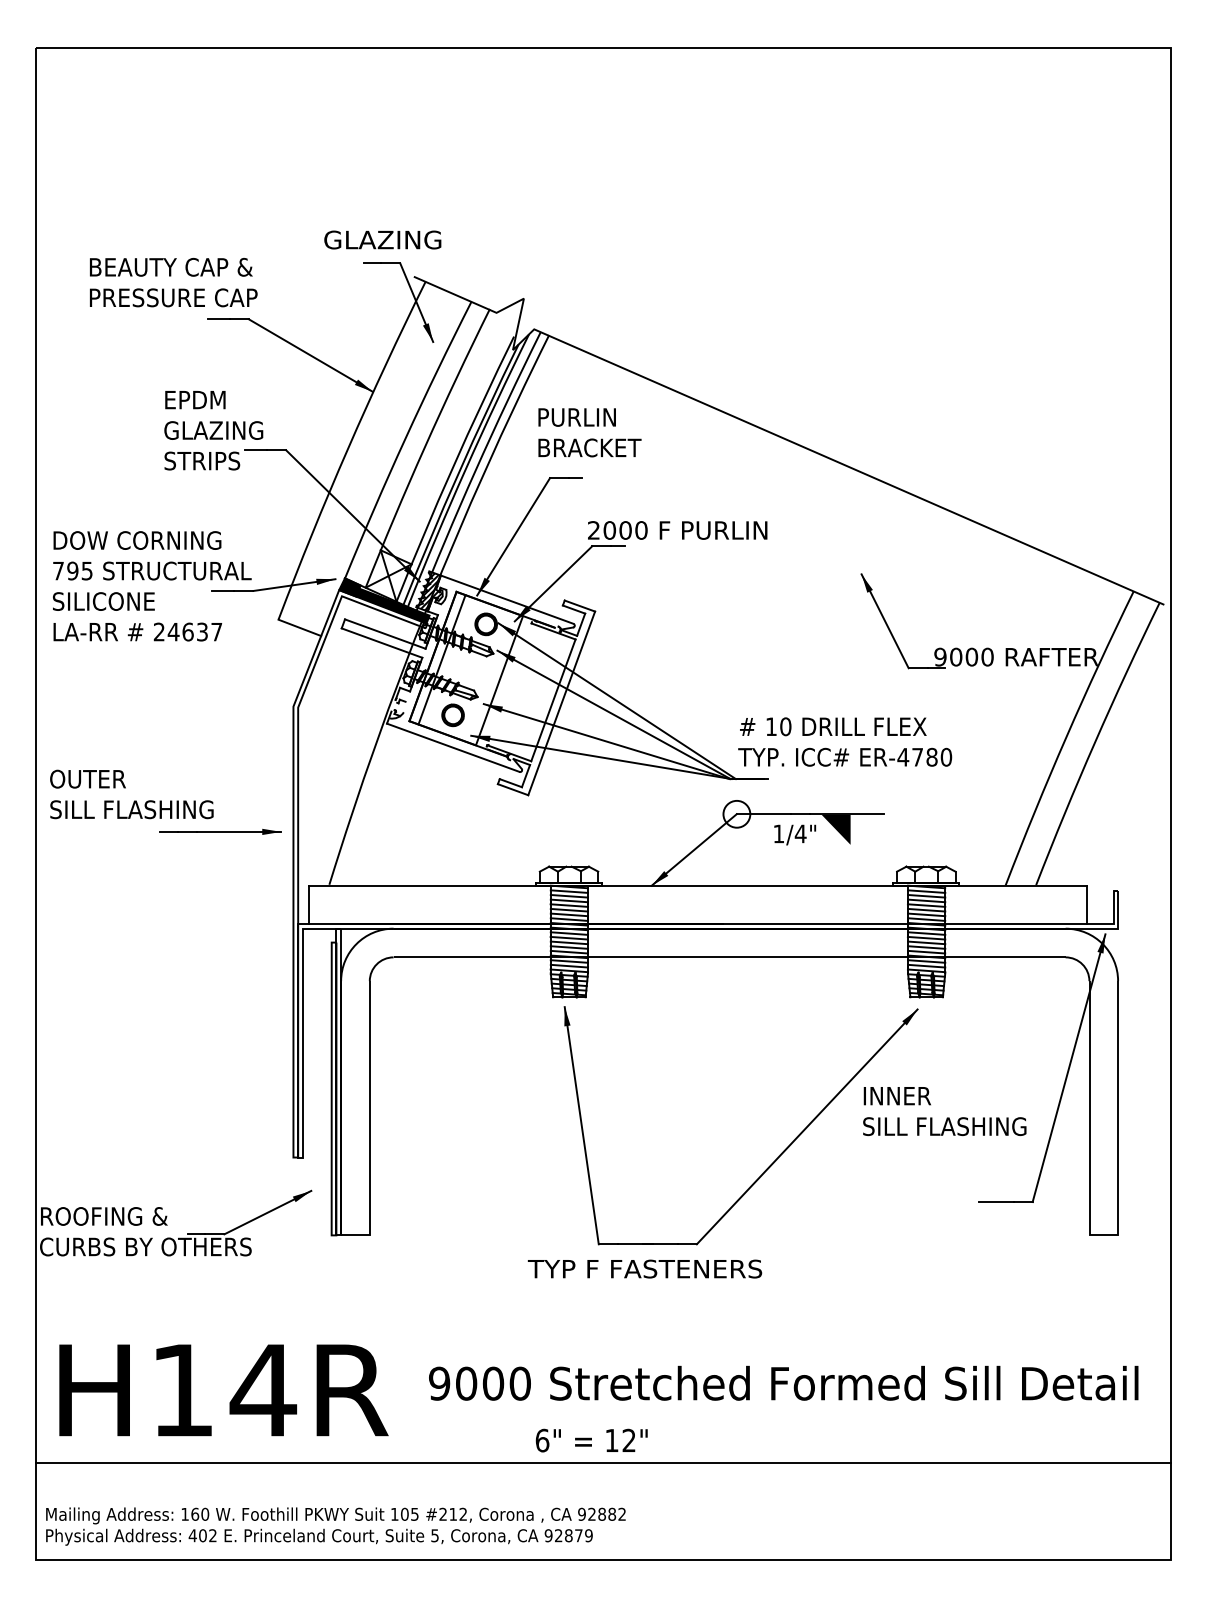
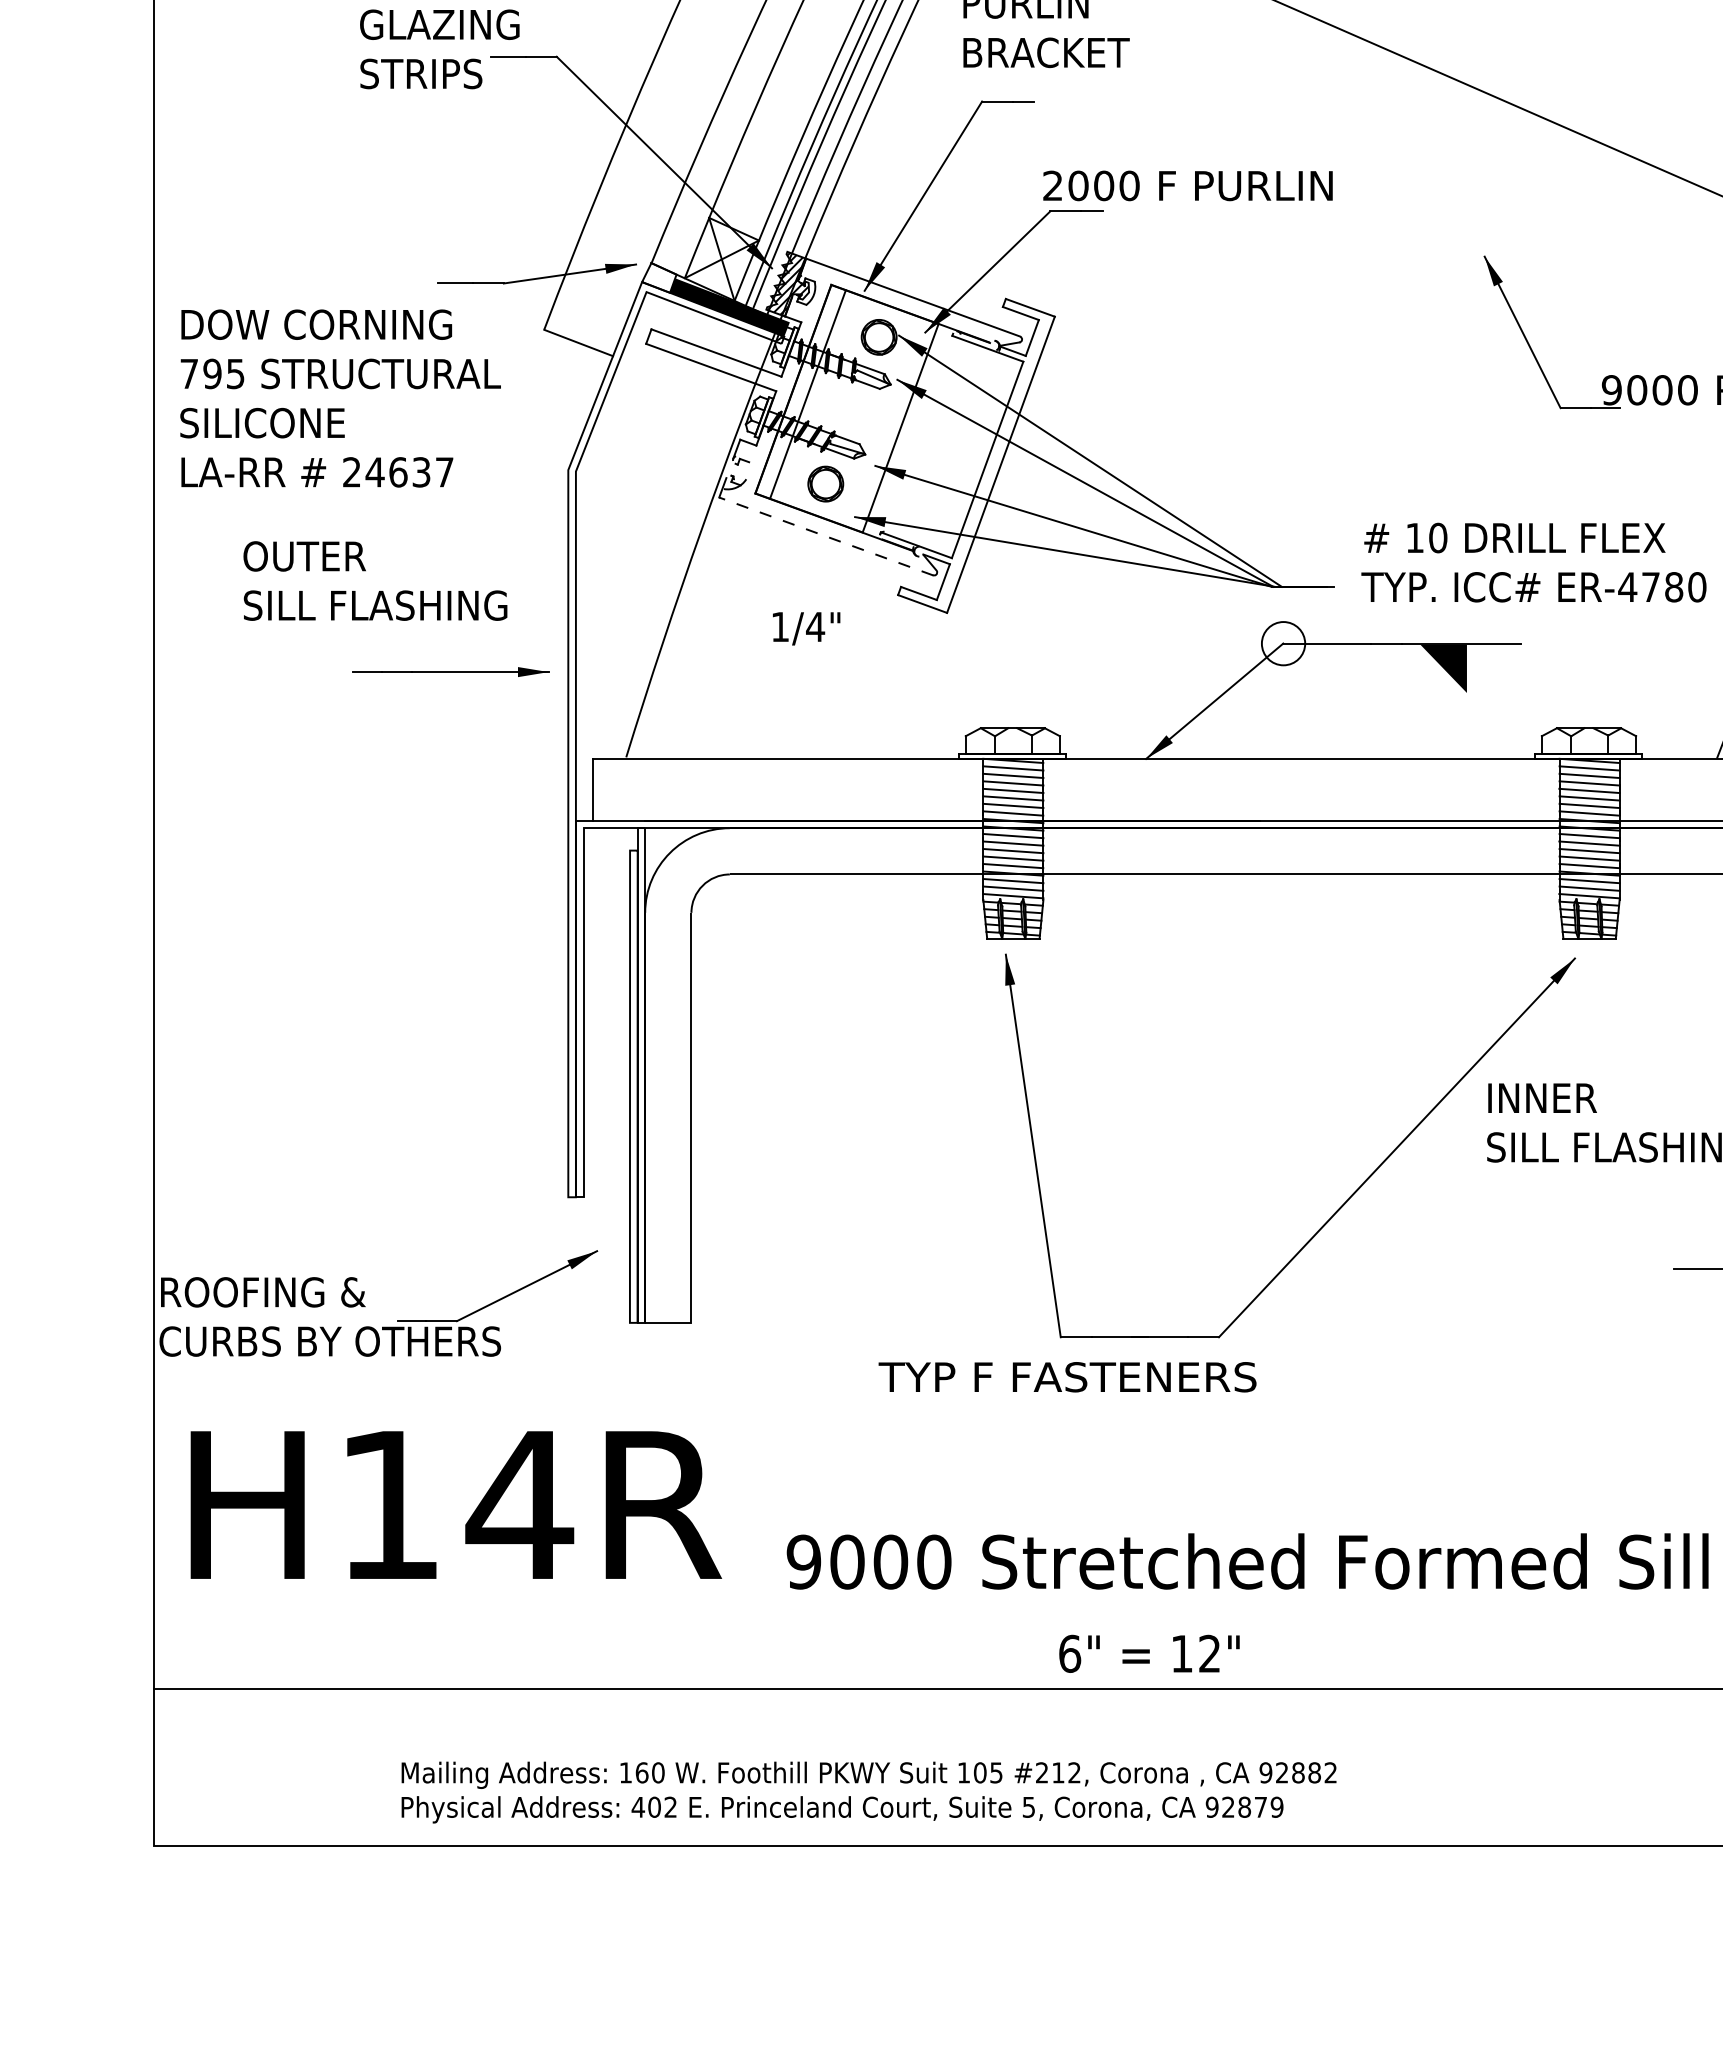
text: (152, 586) -> (340, 398), moved
fill: (349, 587) -> (658, 277), removed
text: (845, 741) -> (1534, 561), moved
line: (453, 747) -> (826, 535), solid -> dashed
text: (131, 794) -> (374, 581), moved
text: (795, 834) -> (807, 627), moved
text: (644, 1268) -> (1066, 1376), moved
text: (223, 1390) -> (455, 1505), moved
text: (591, 1440) -> (1149, 1653), moved
text: (335, 1526) -> (868, 1792), moved

